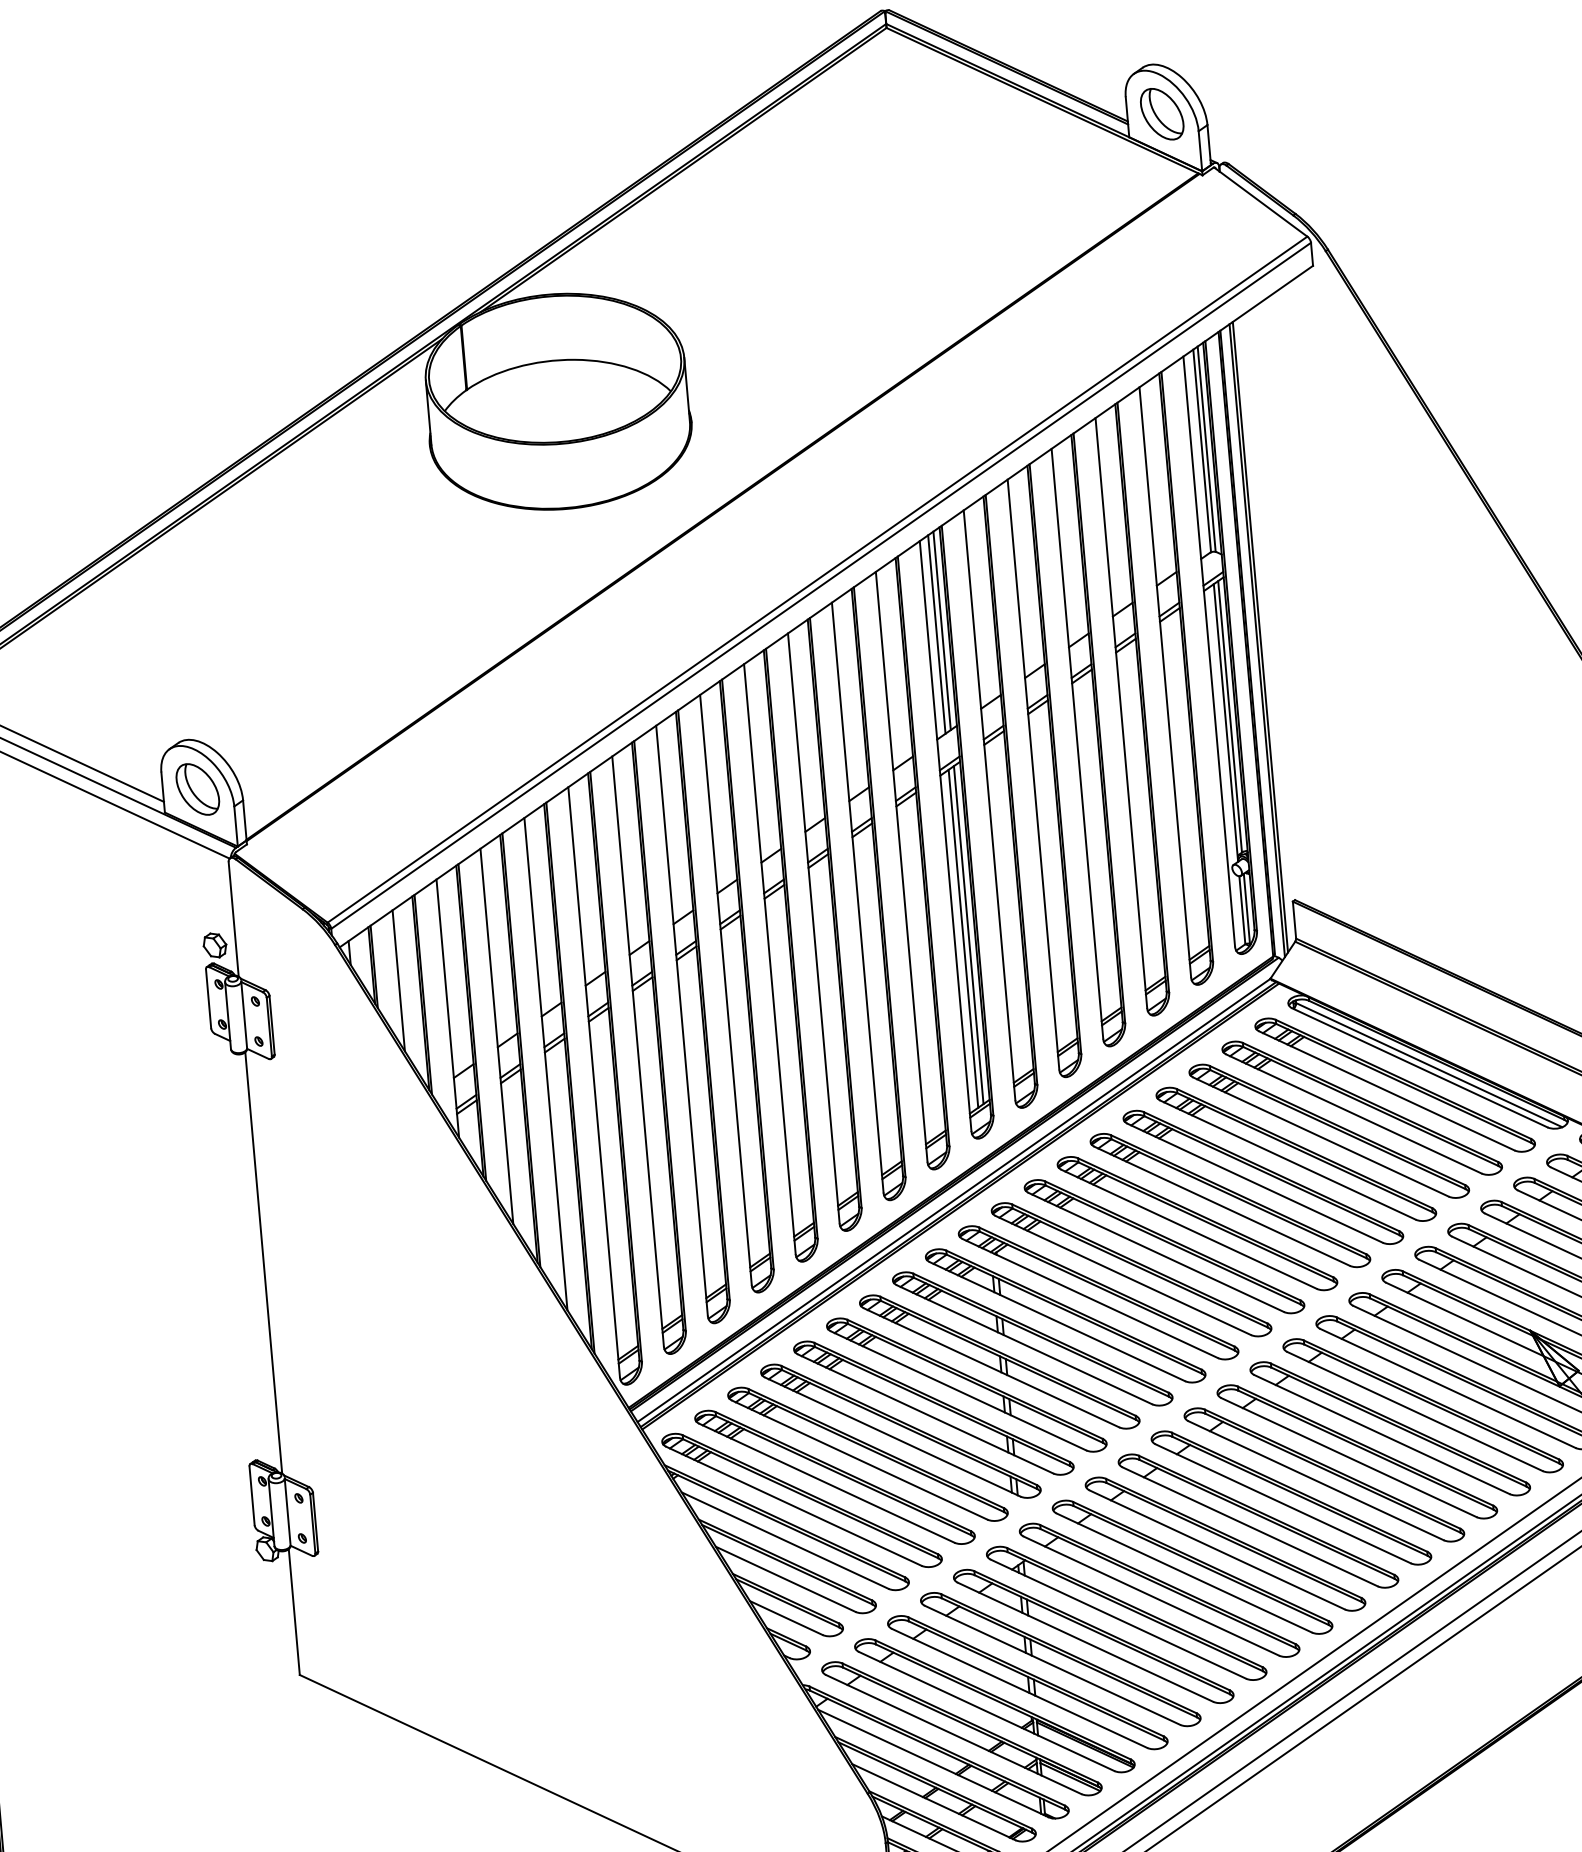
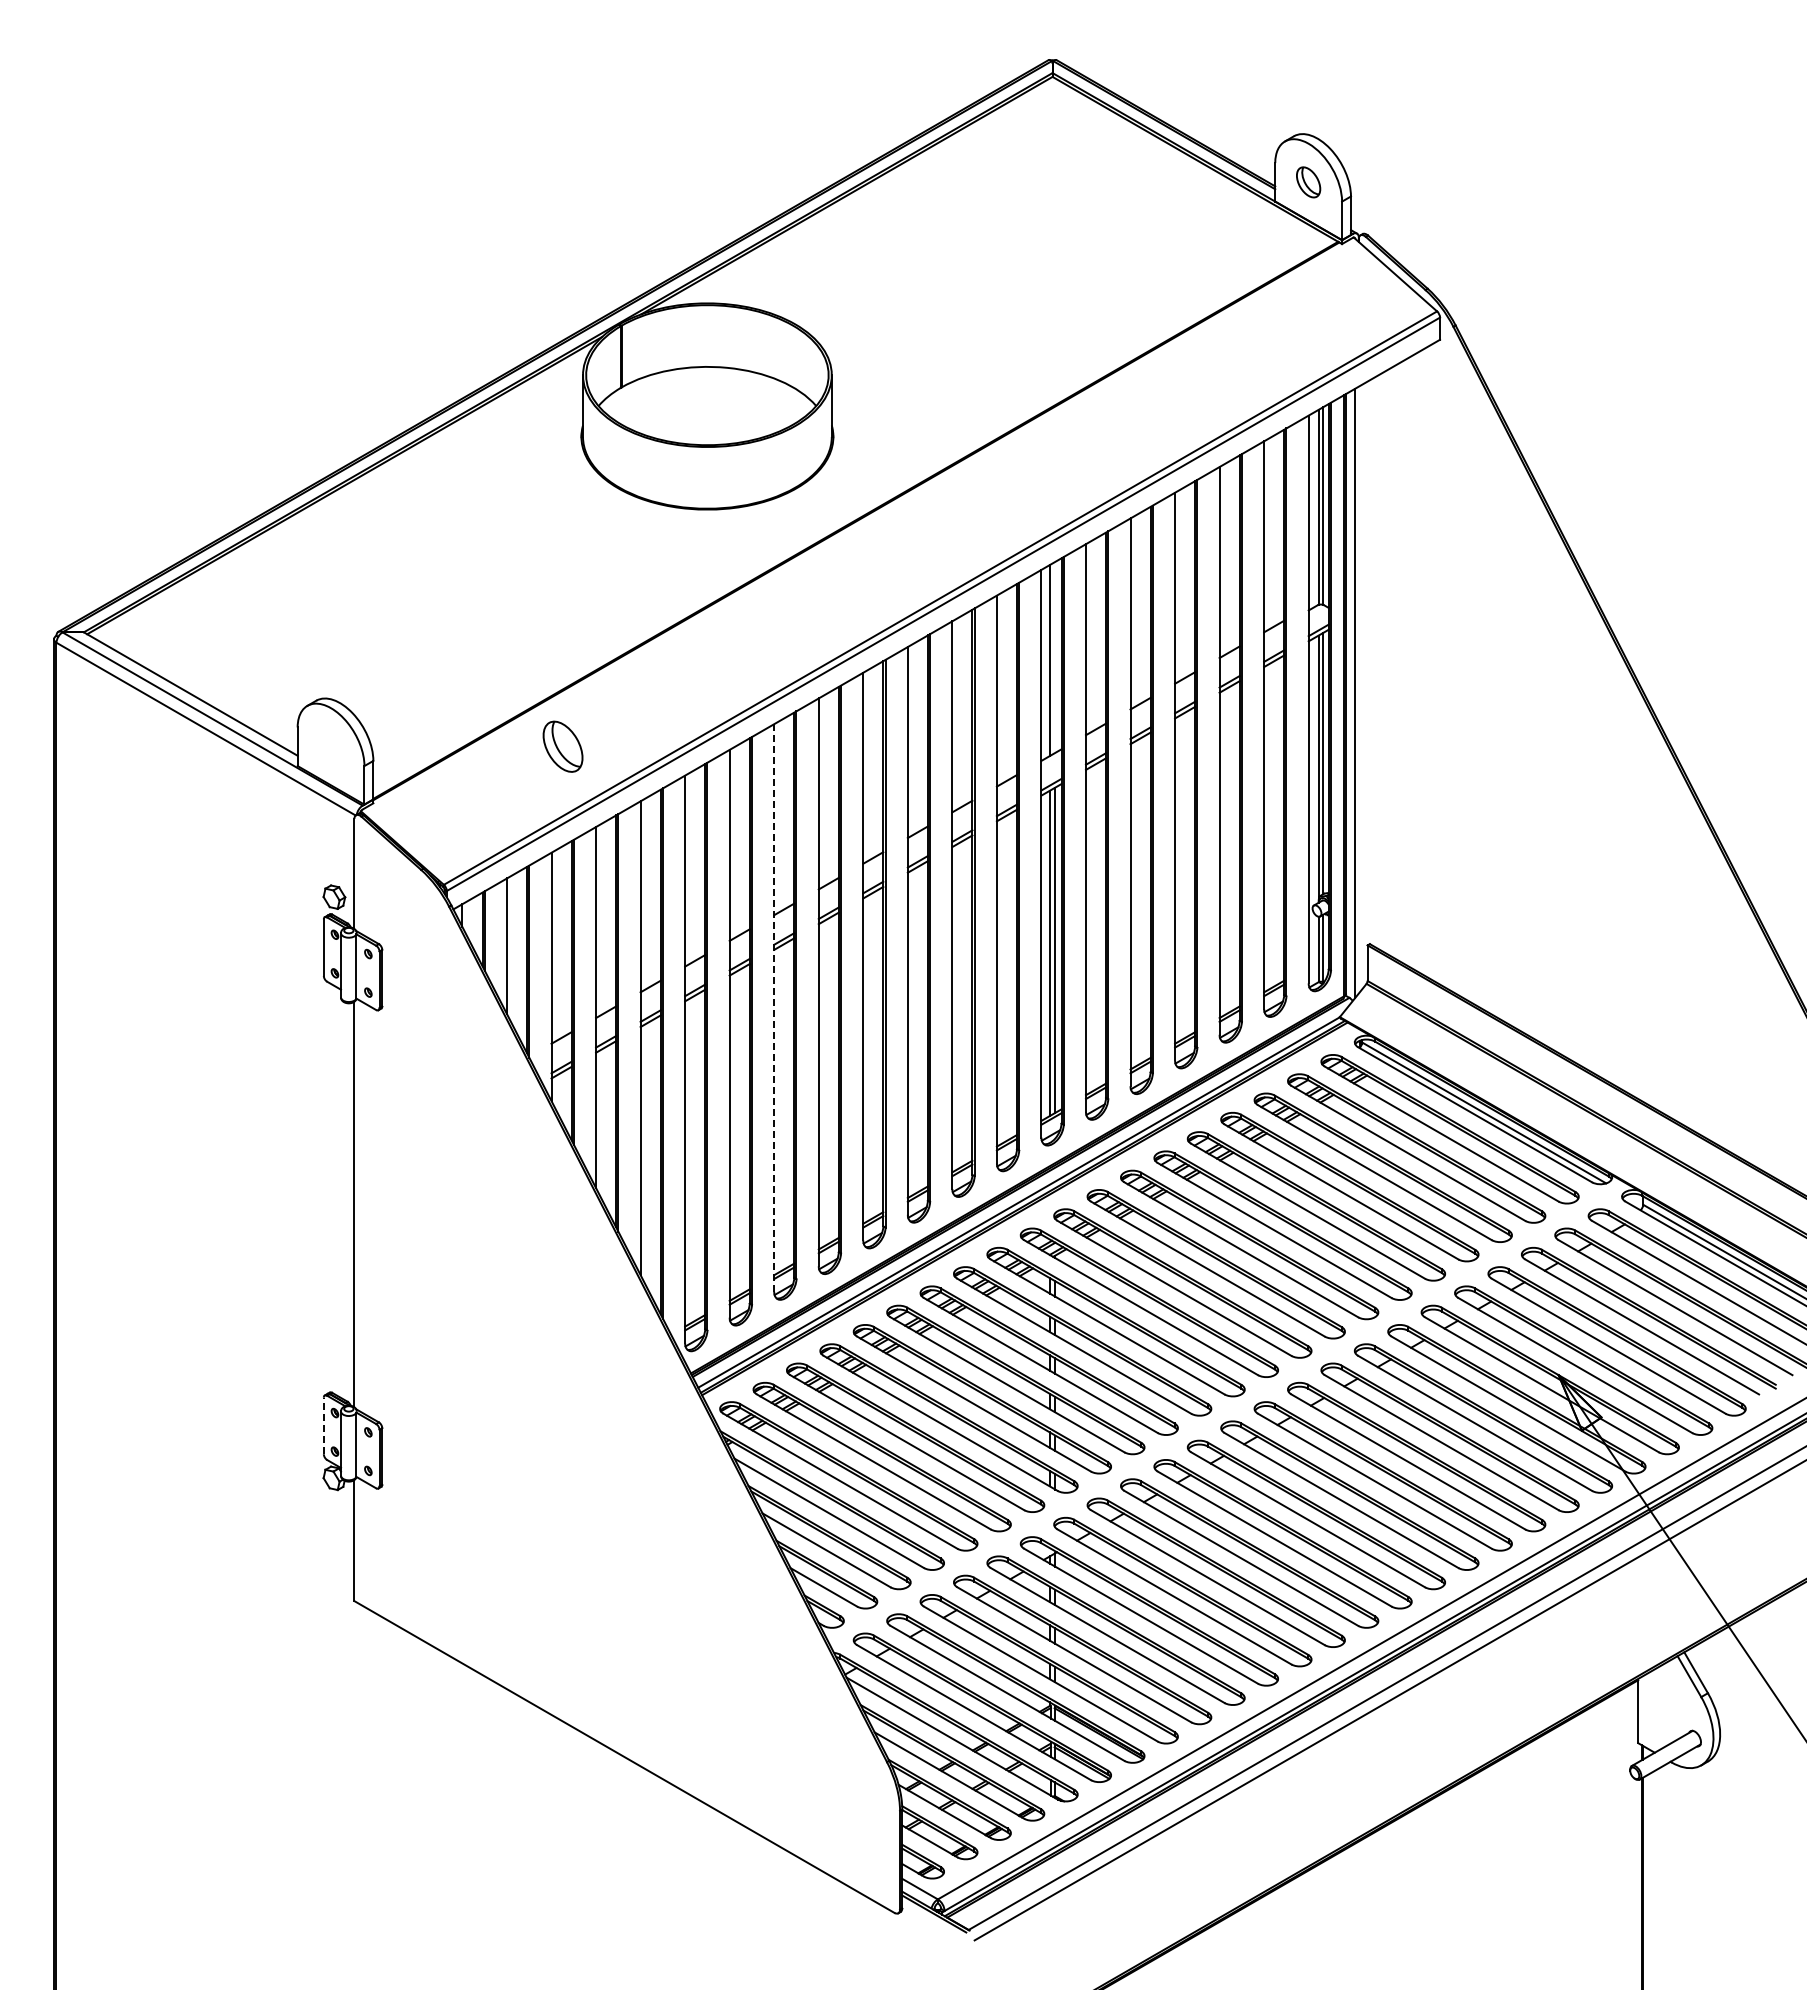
part: (1162, 114) -> (1308, 182), size x0.6
line: (942, 629) -> (1055, 656), removed
line: (1260, 636) -> (1358, 689), removed
part: (197, 789) -> (562, 746), moved
line: (682, 1021) -> (774, 1008), solid -> dashed
line: (251, 1495) -> (323, 1425), solid -> dashed

